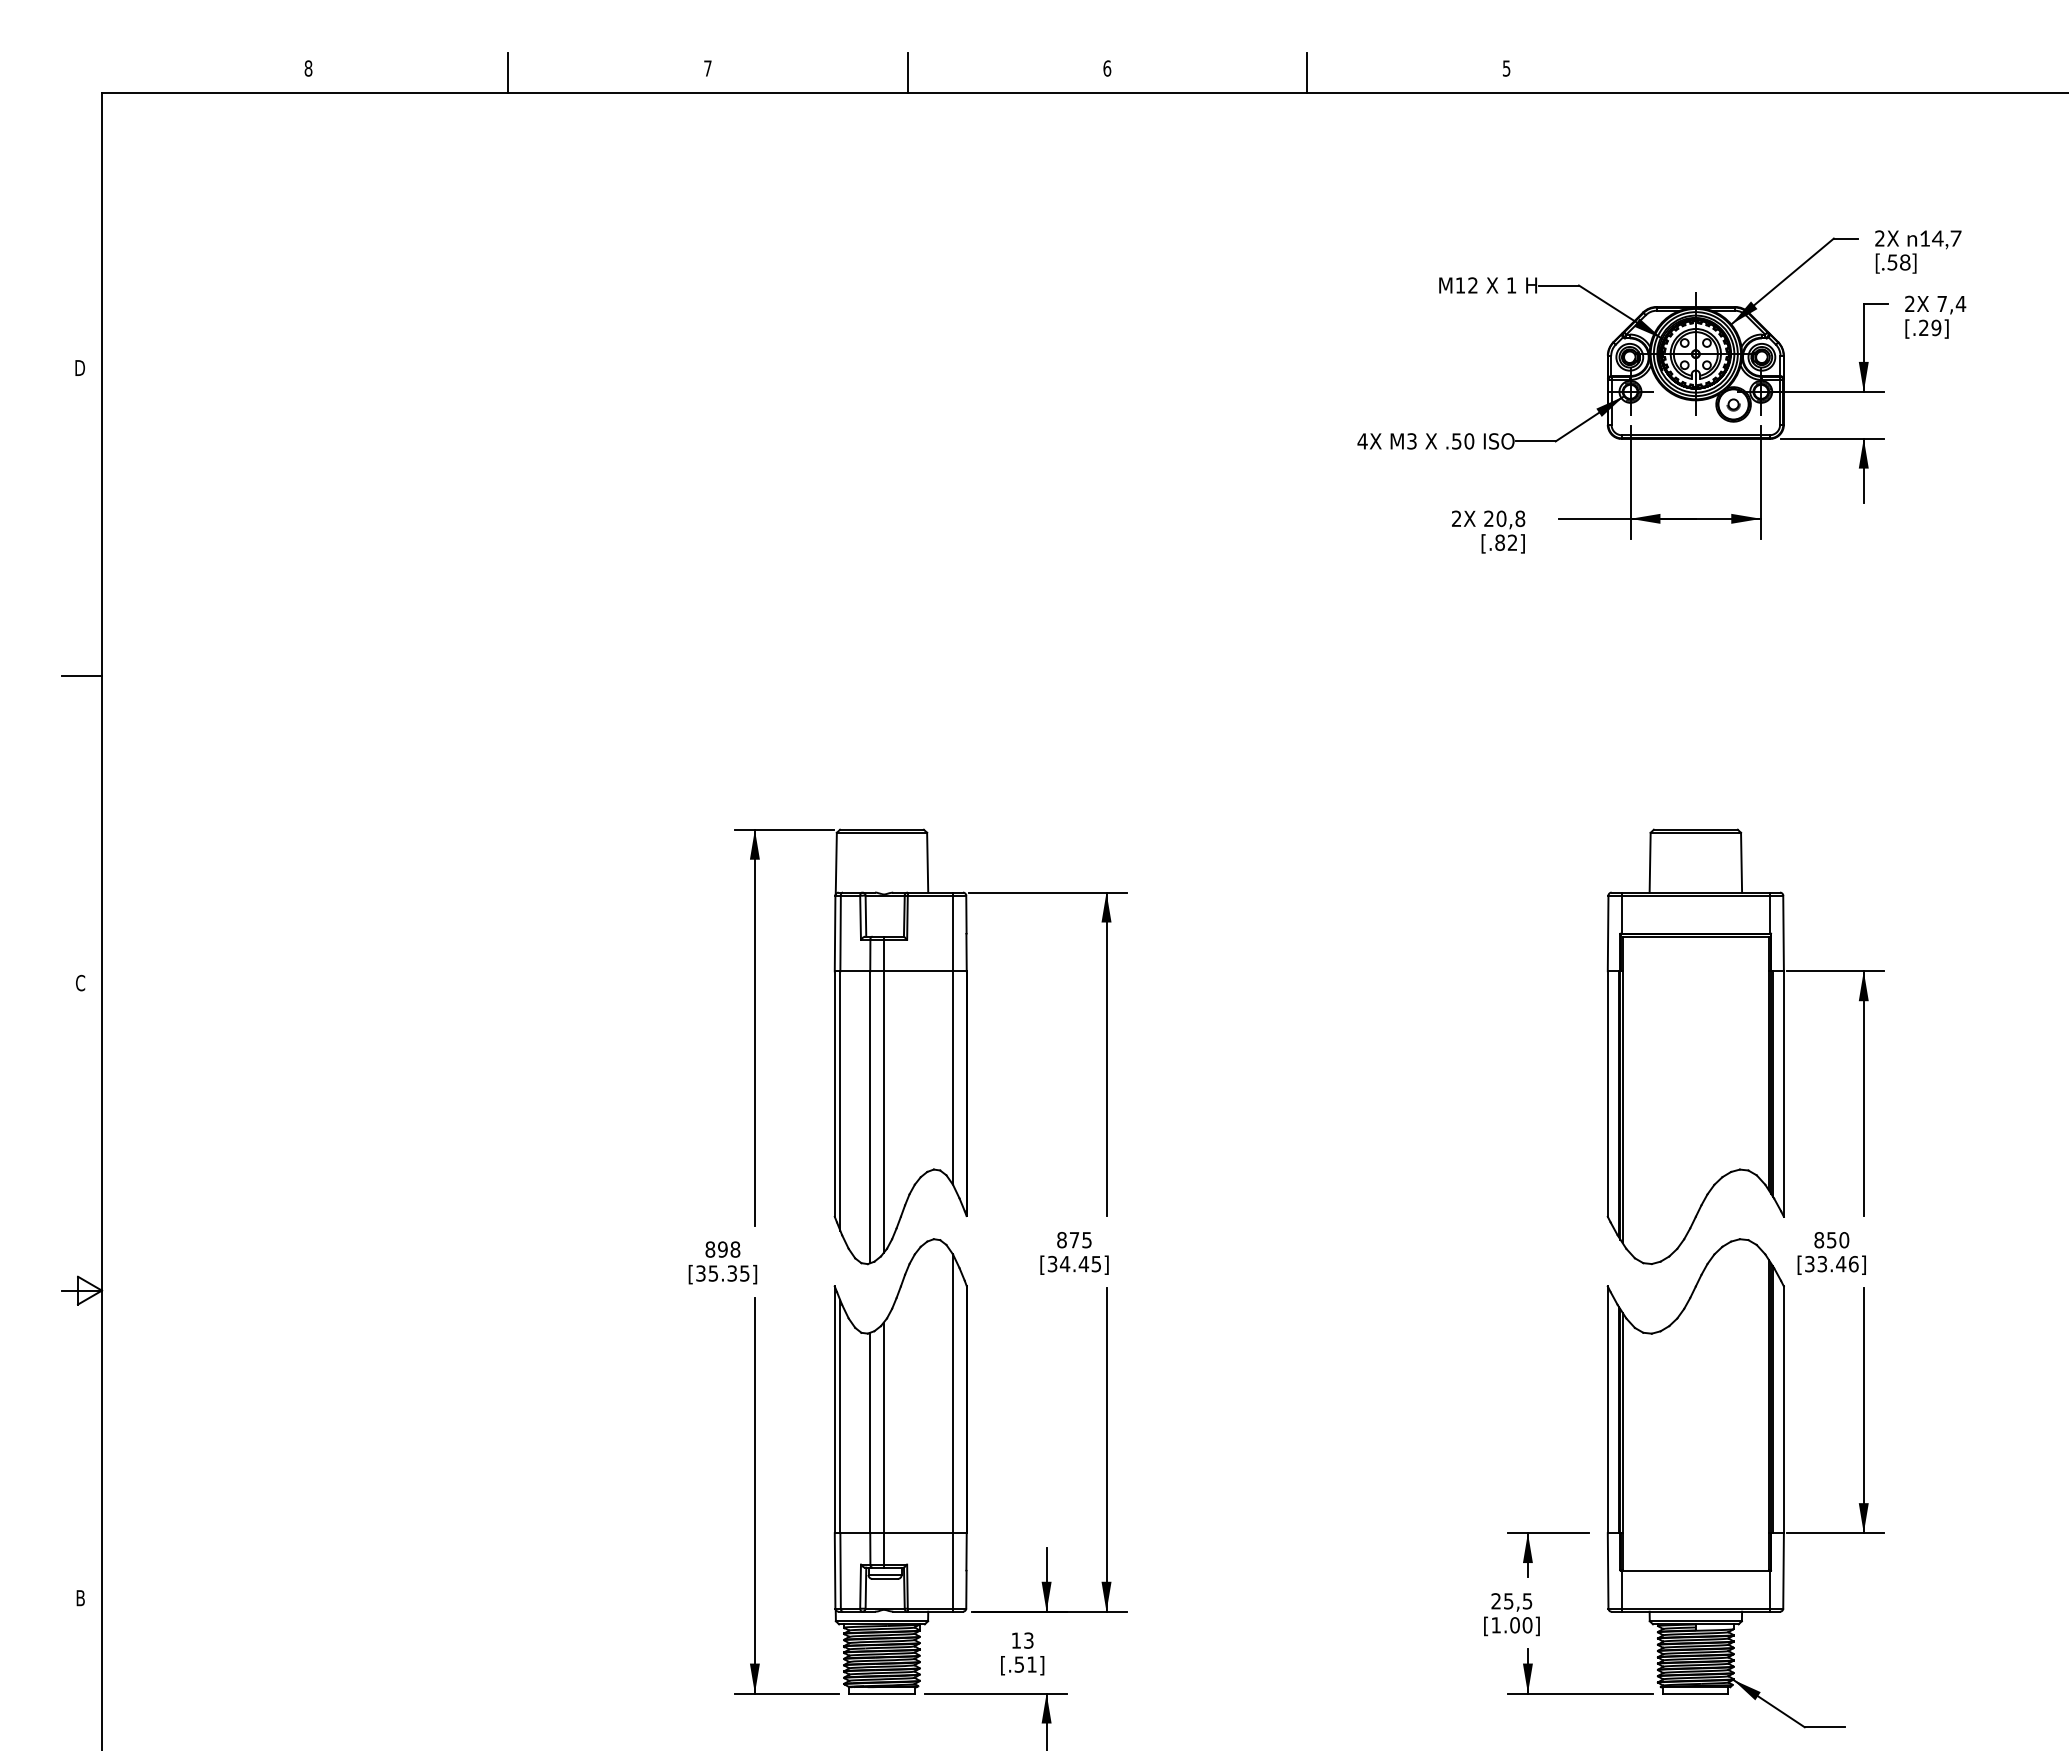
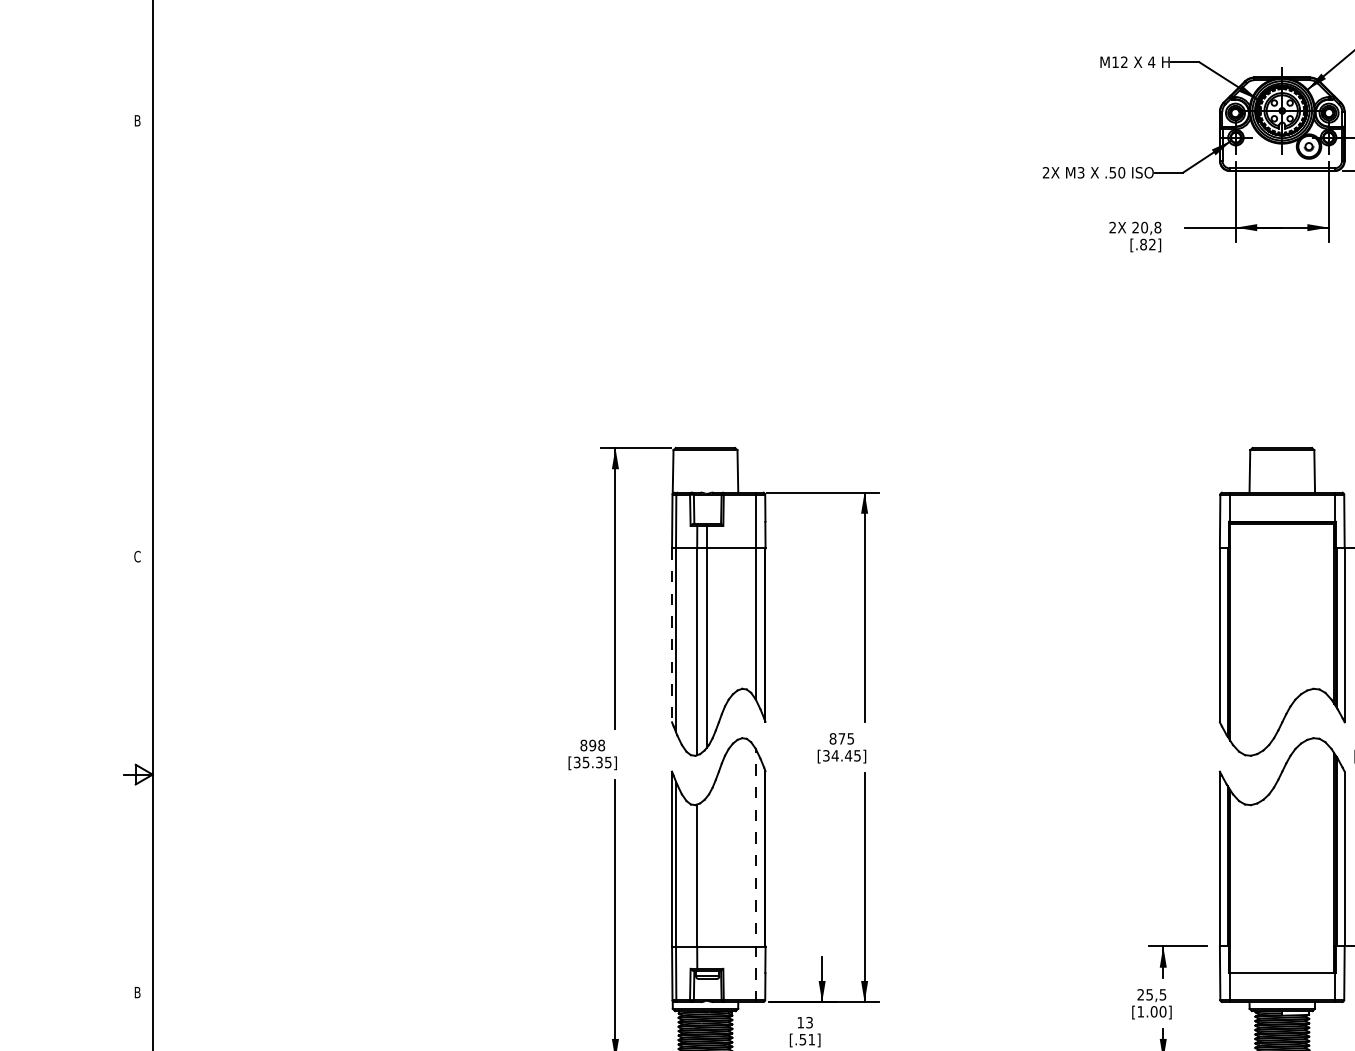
text: (1511, 285) -> (1151, 62), 1 -> 4
text: (79, 367) -> (136, 120), D -> B
text: (1362, 441) -> (1046, 172), 4X -> 2X
line: (82, 675) -> (138, 338), removed
line: (834, 1094) -> (671, 635), solid -> dashed
line: (952, 1432) -> (755, 875), solid -> dashed
line: (883, 1444) -> (706, 883), removed

